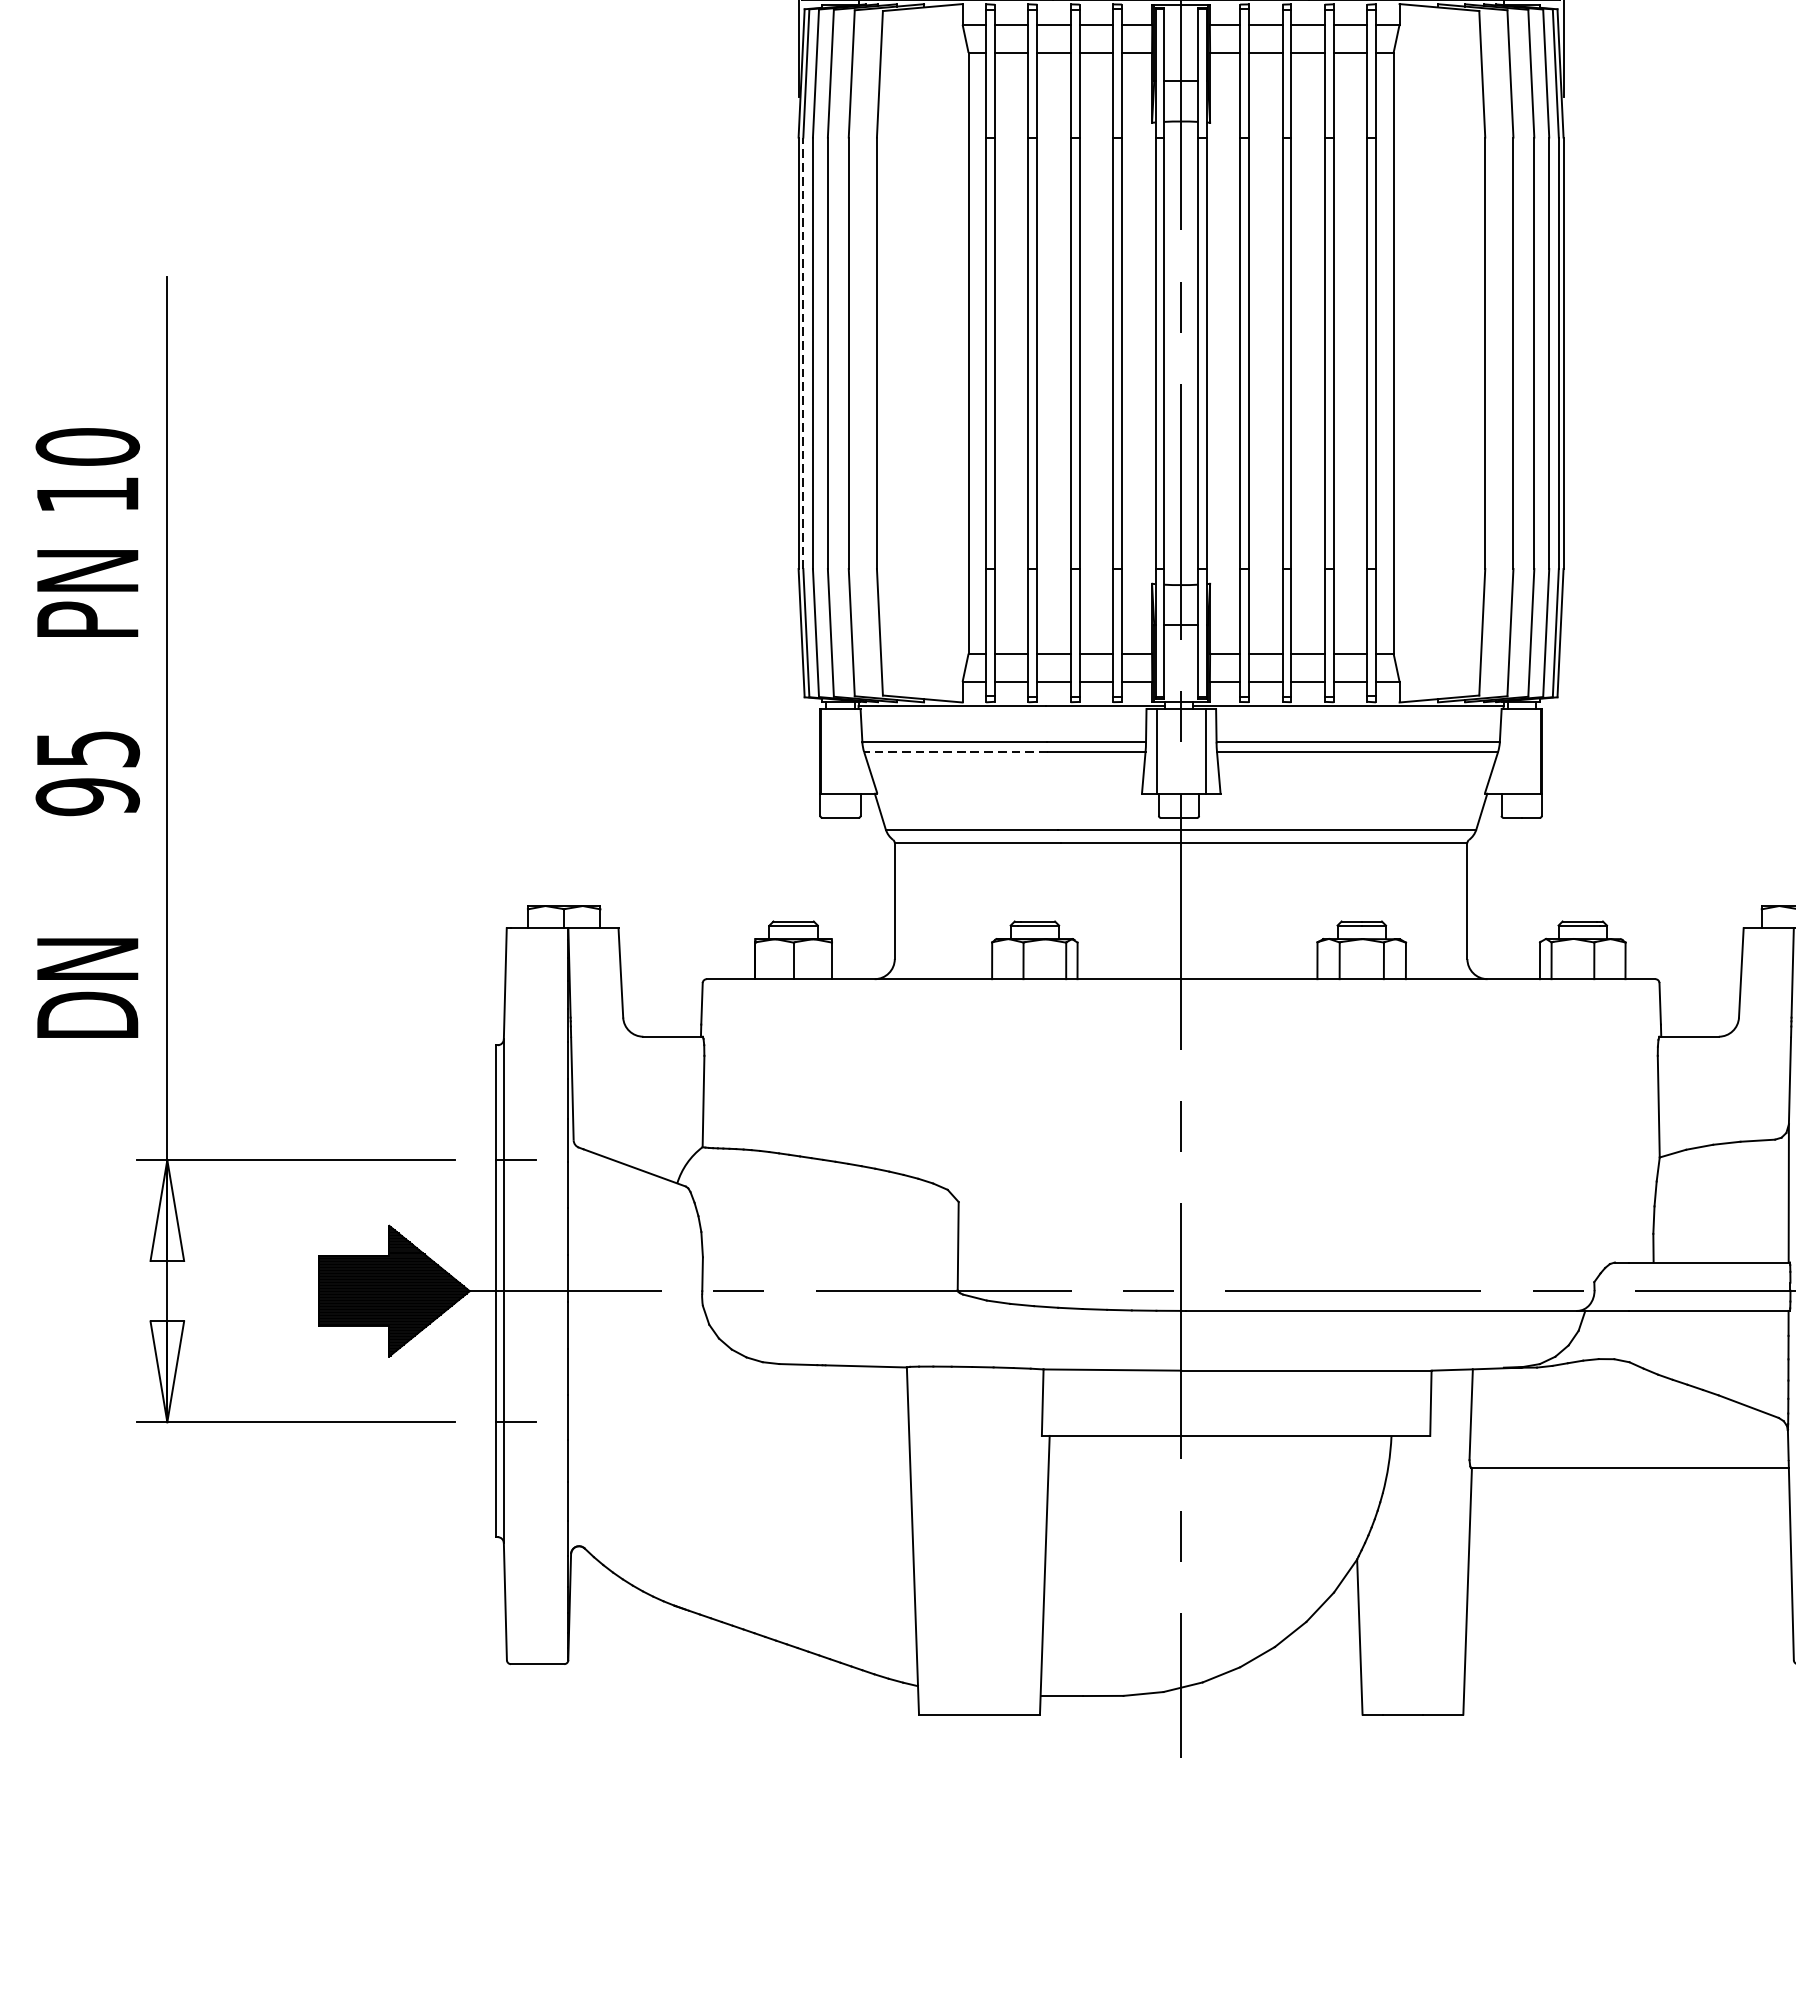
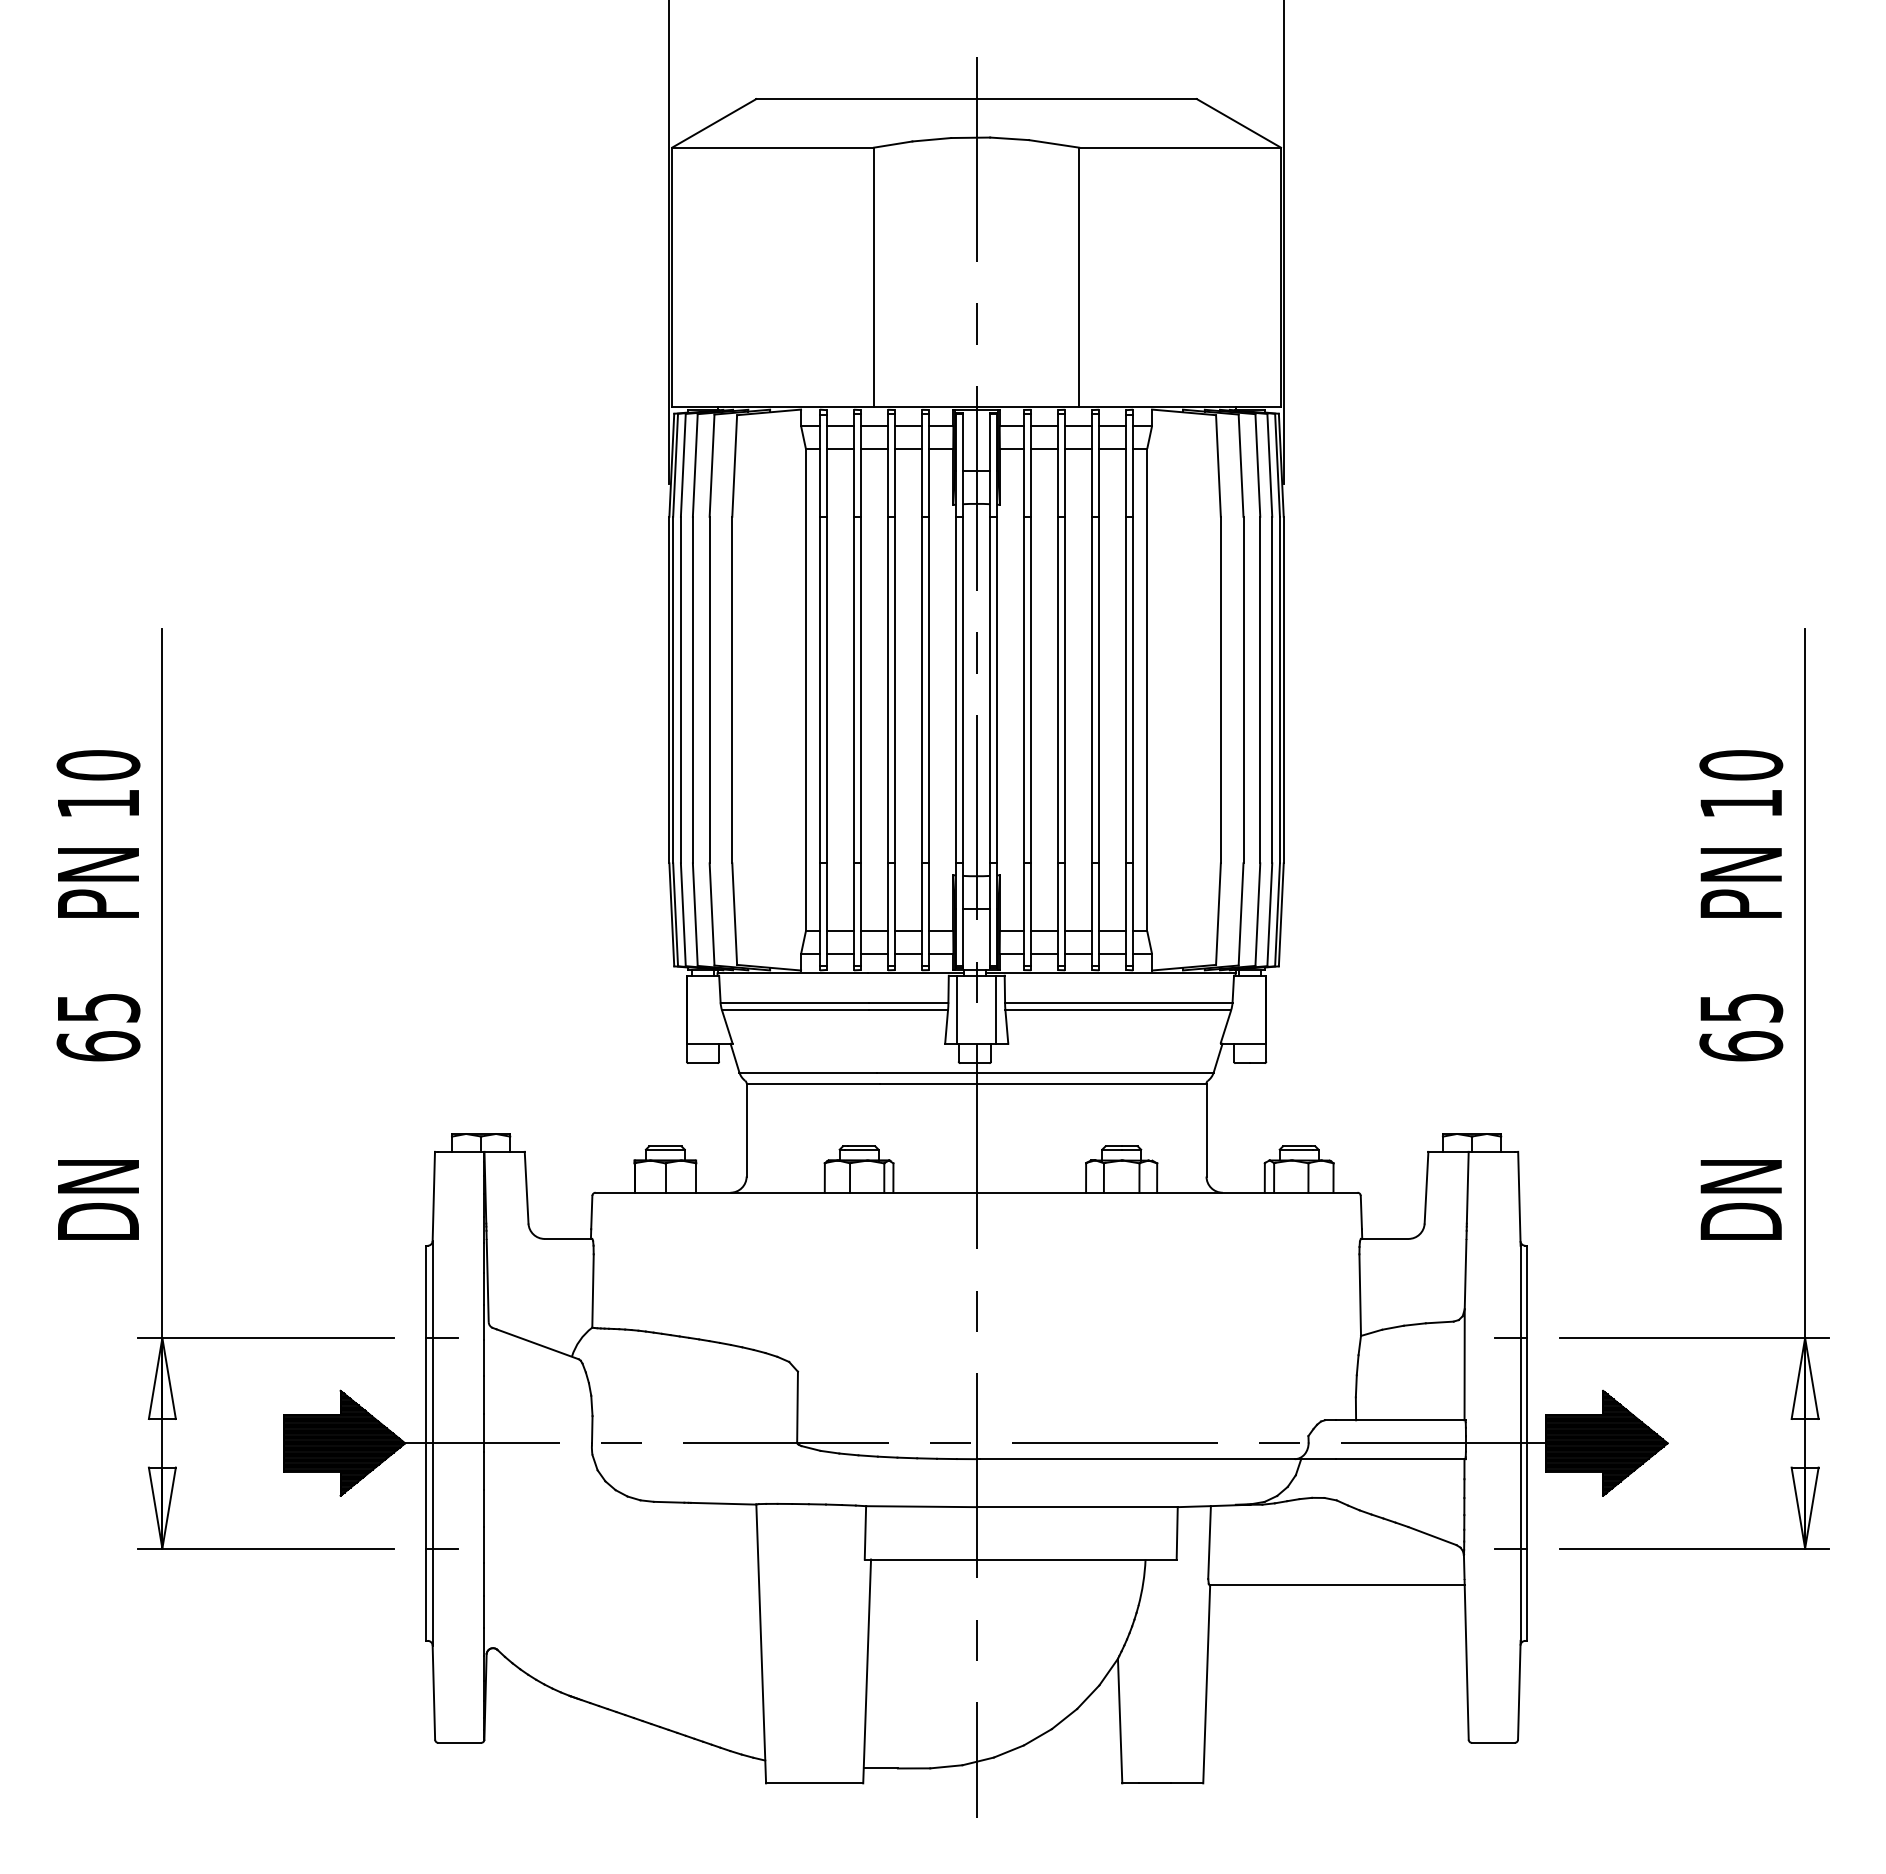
line: (803, 352) -> (673, 689), dashed -> solid
line: (955, 752) -> (795, 1010), dashed -> solid
text: (87, 797) -> (98, 1046), 95 -> 65

